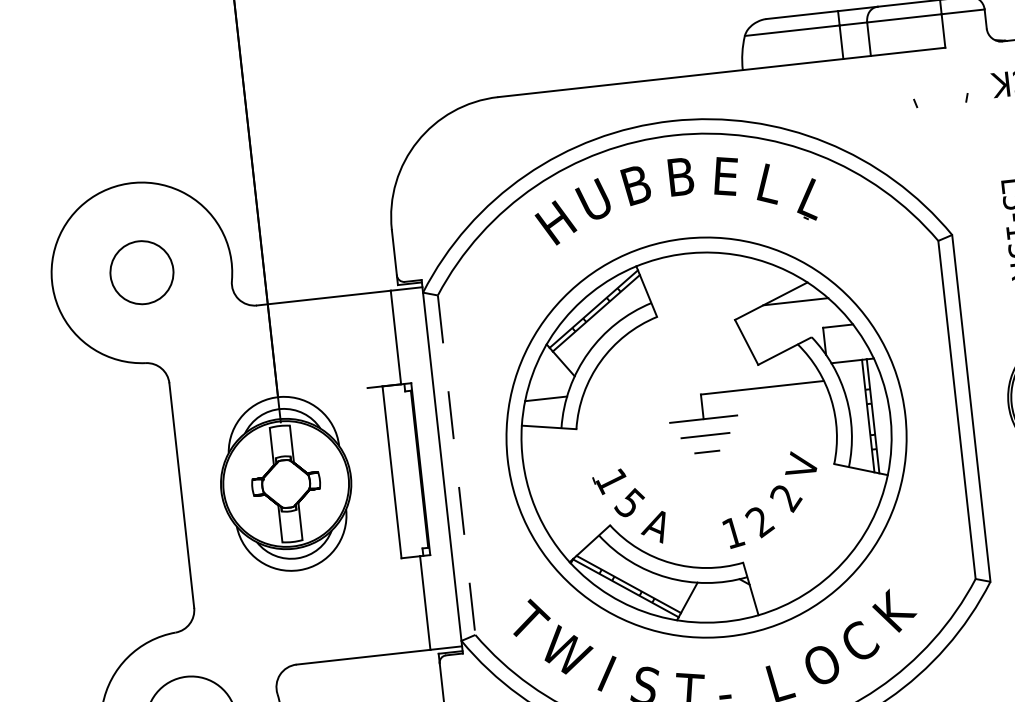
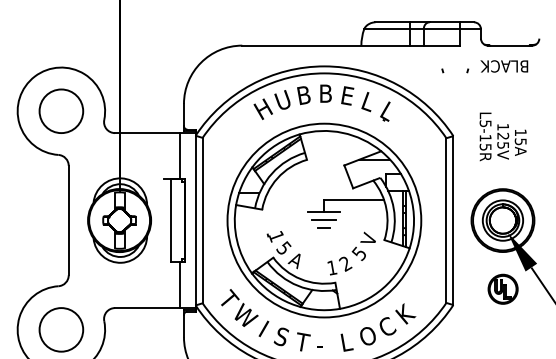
circle: (141, 271) -> (61, 110), size x1.43
line: (456, 465) -> (202, 220), dashed -> solid
text: (786, 497) -> (359, 253), 2 -> 5

